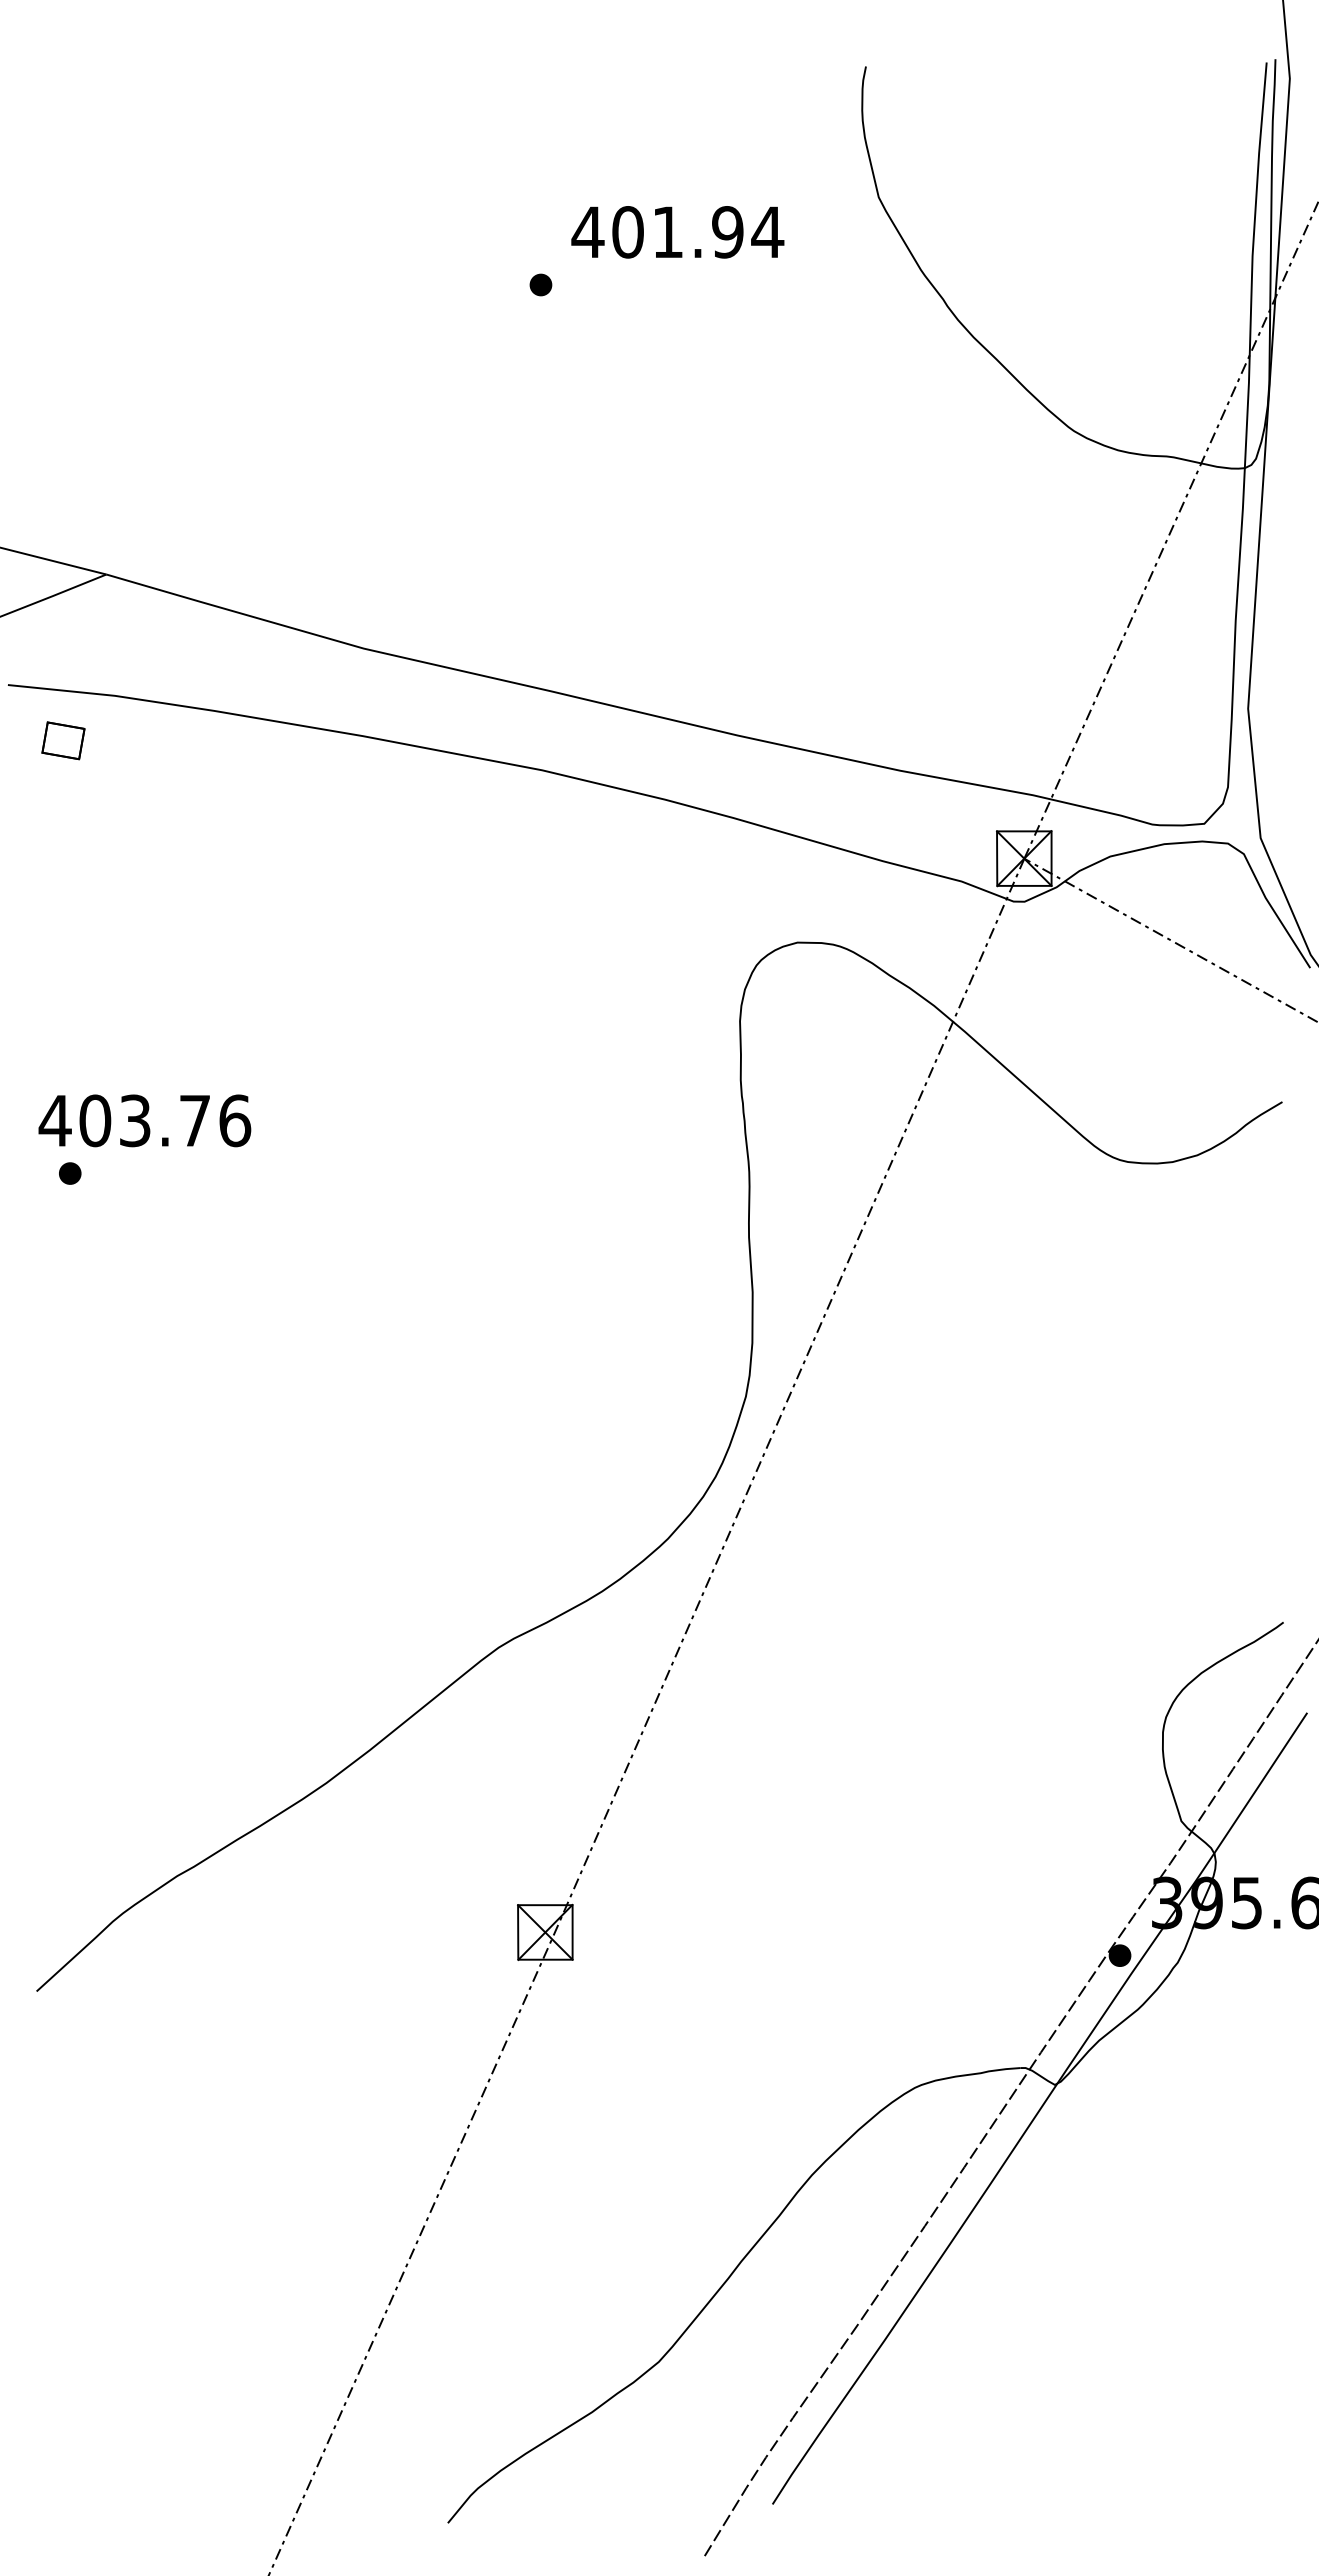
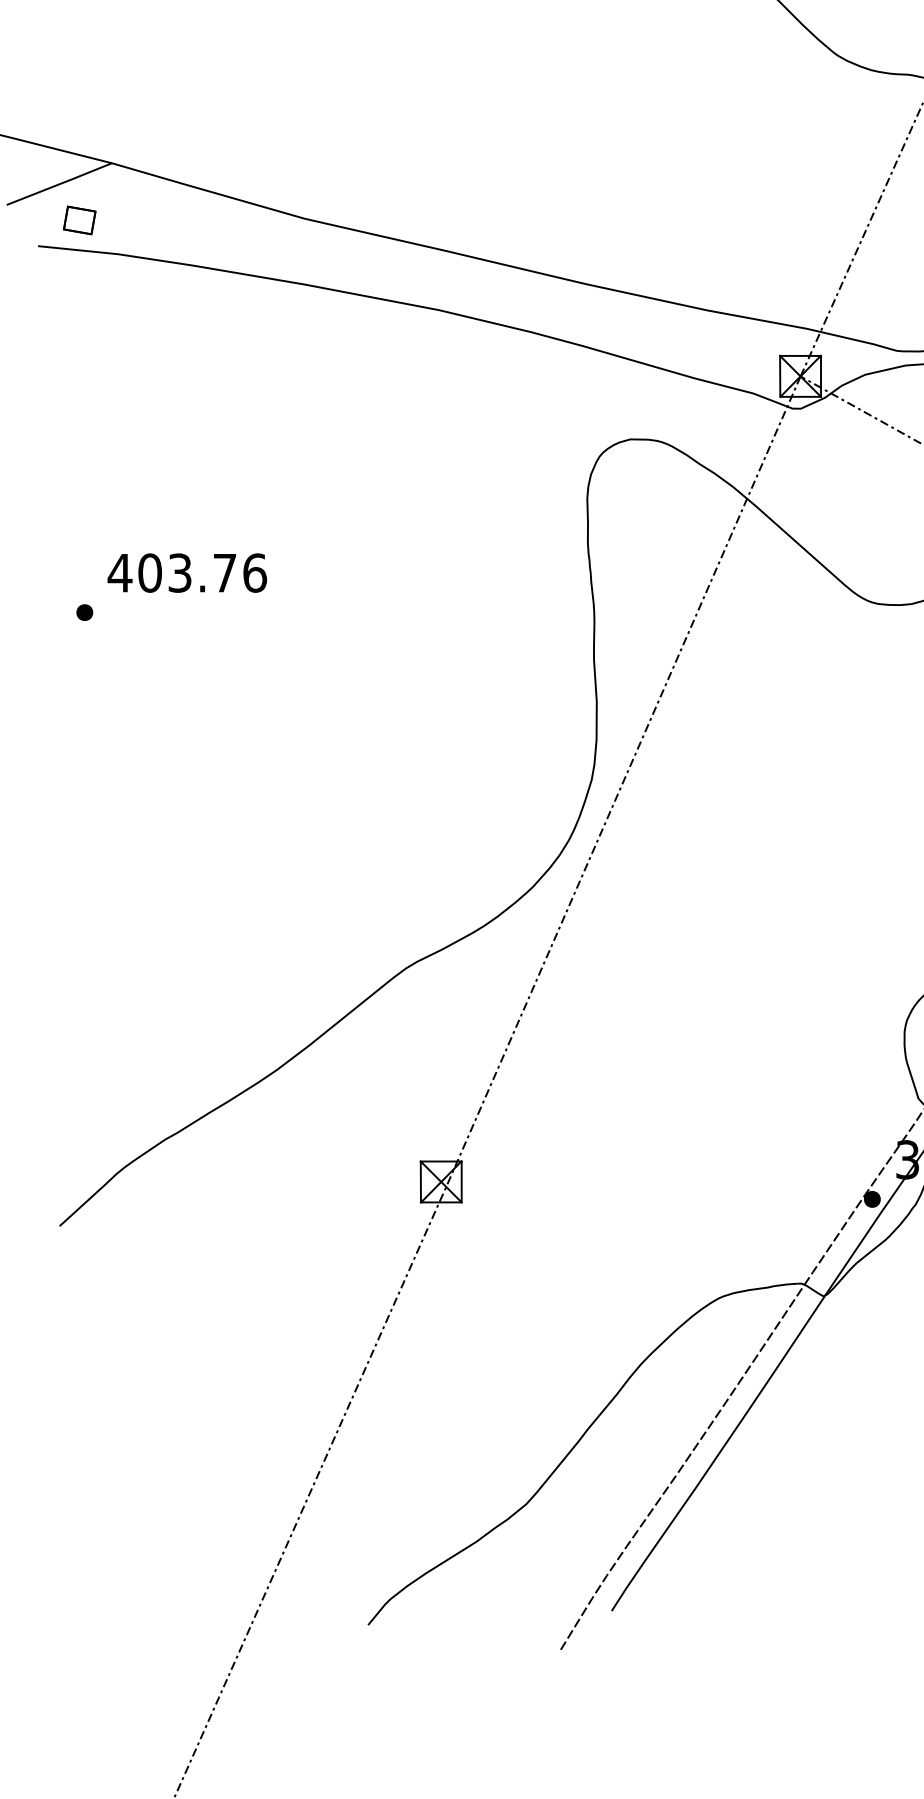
part: (63, 740) -> (79, 220), moved
text: (144, 1120) -> (187, 572), moved

